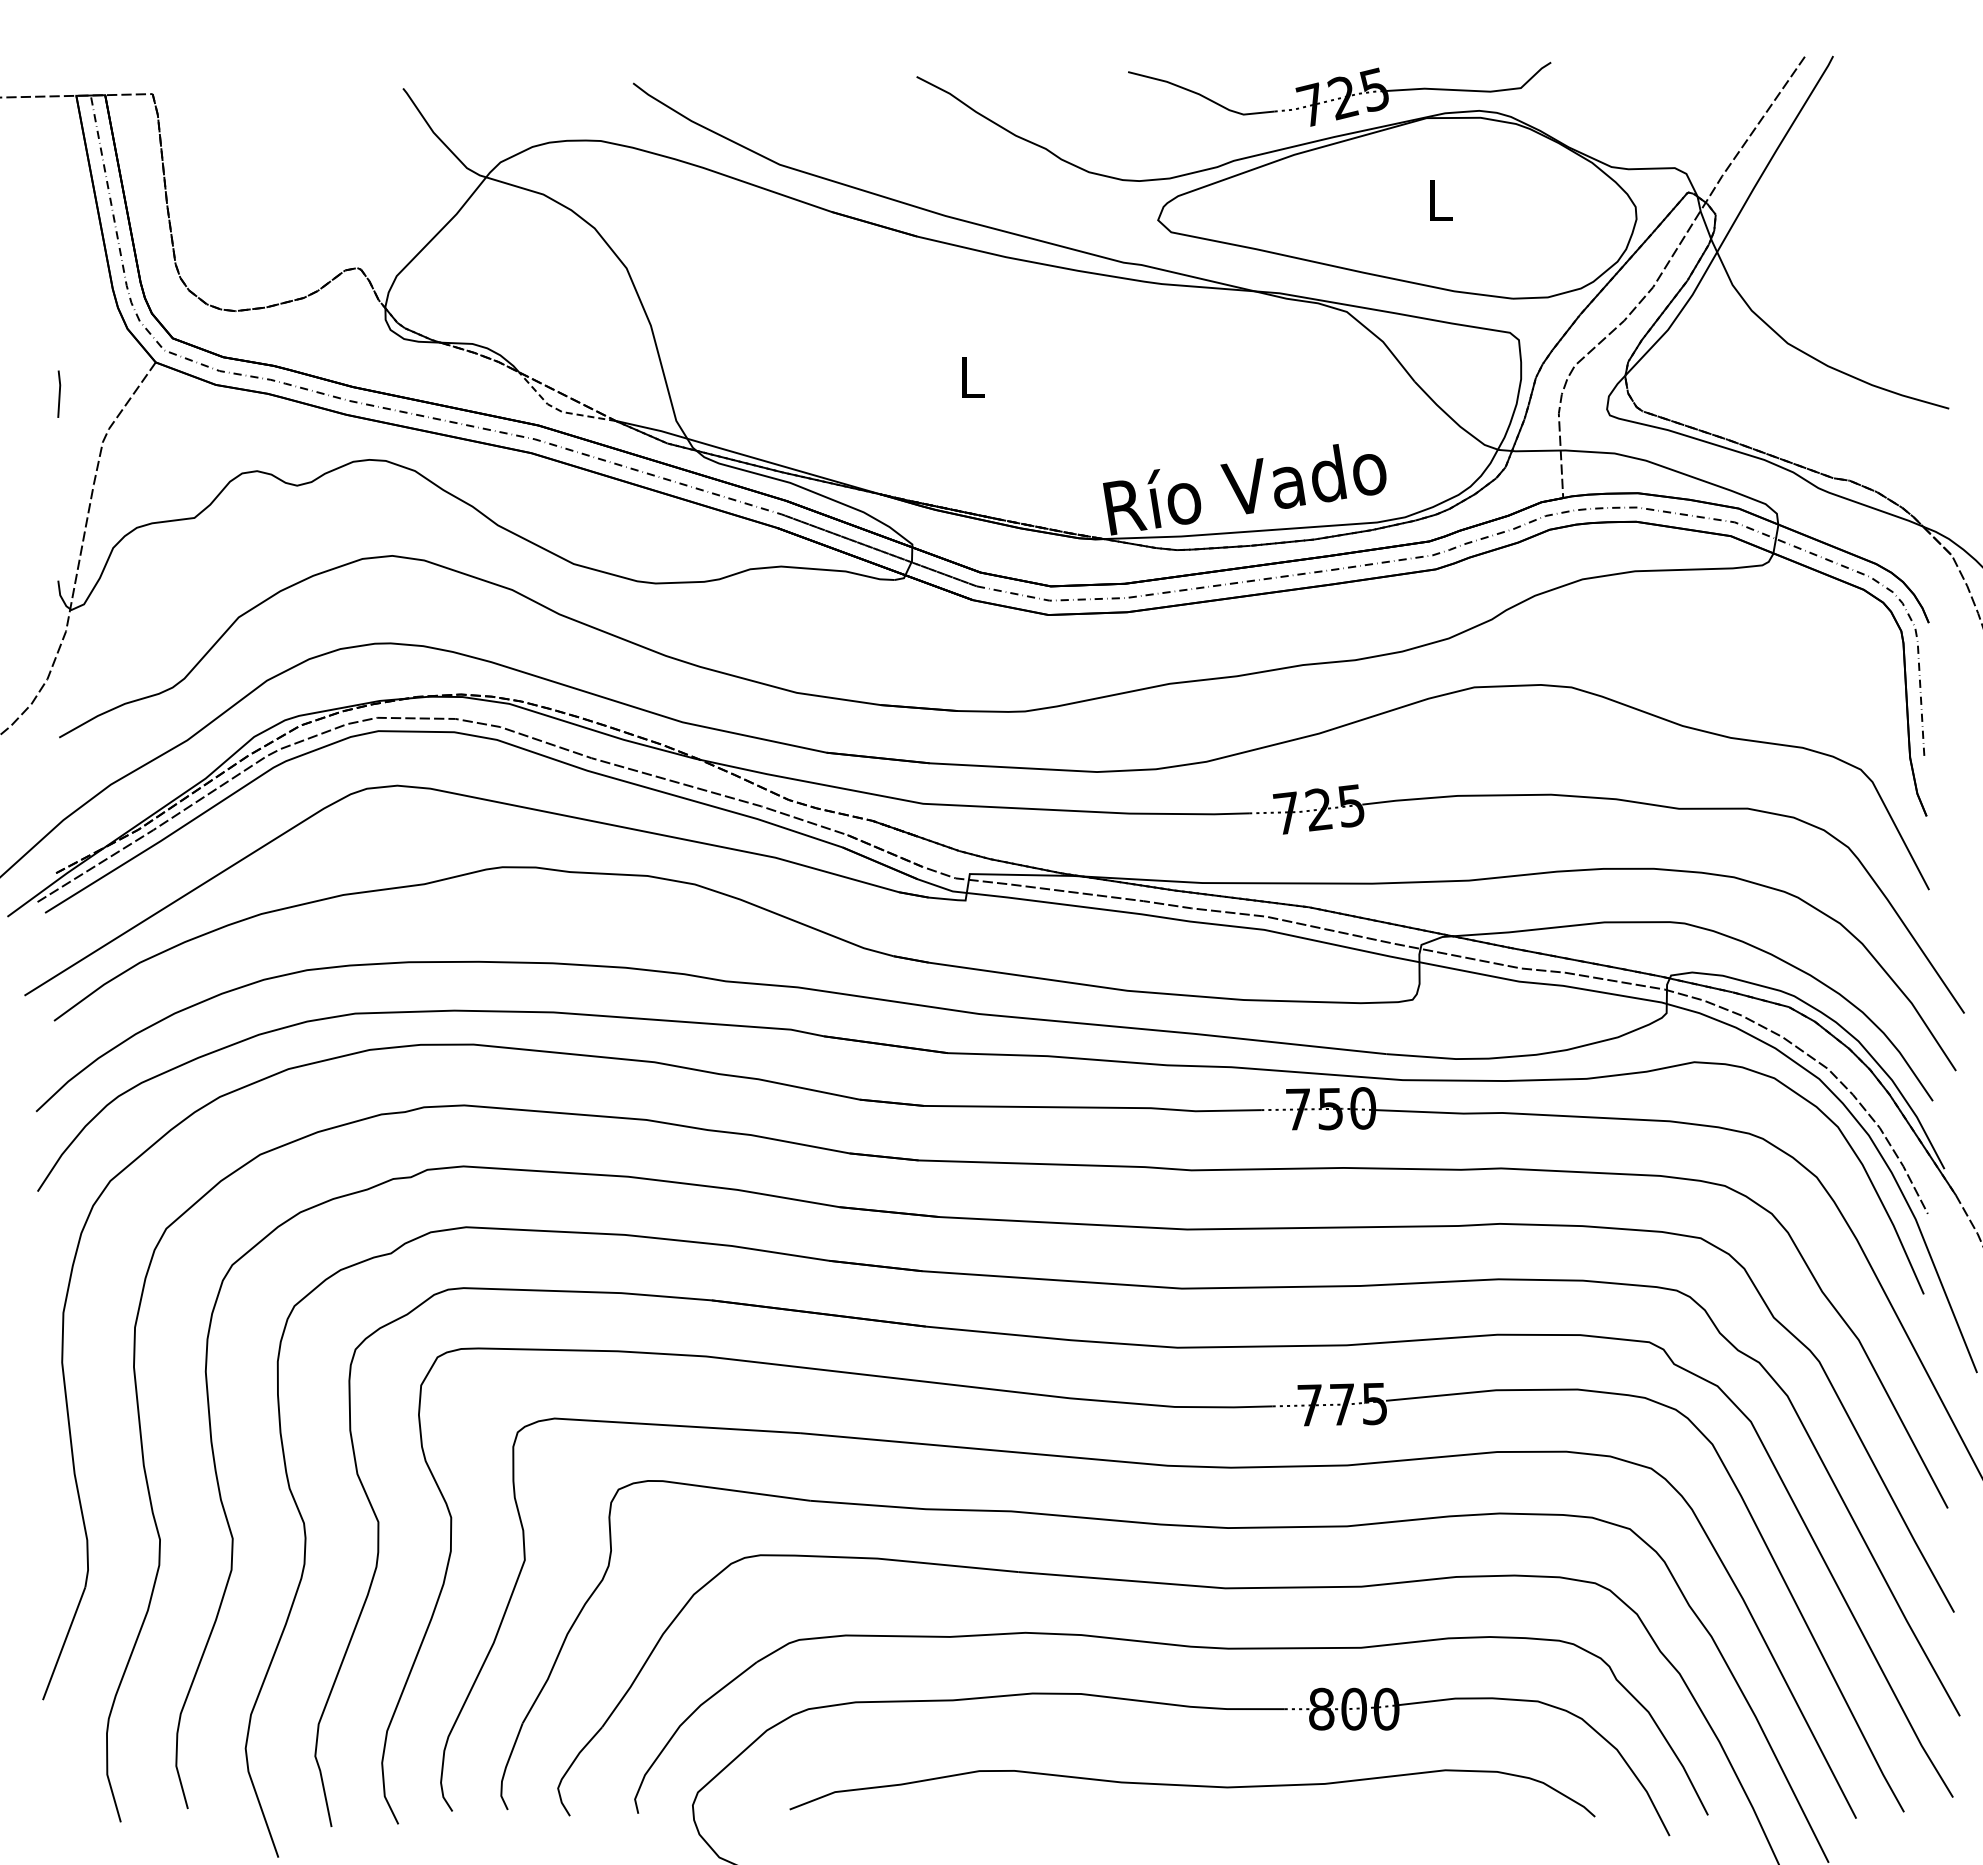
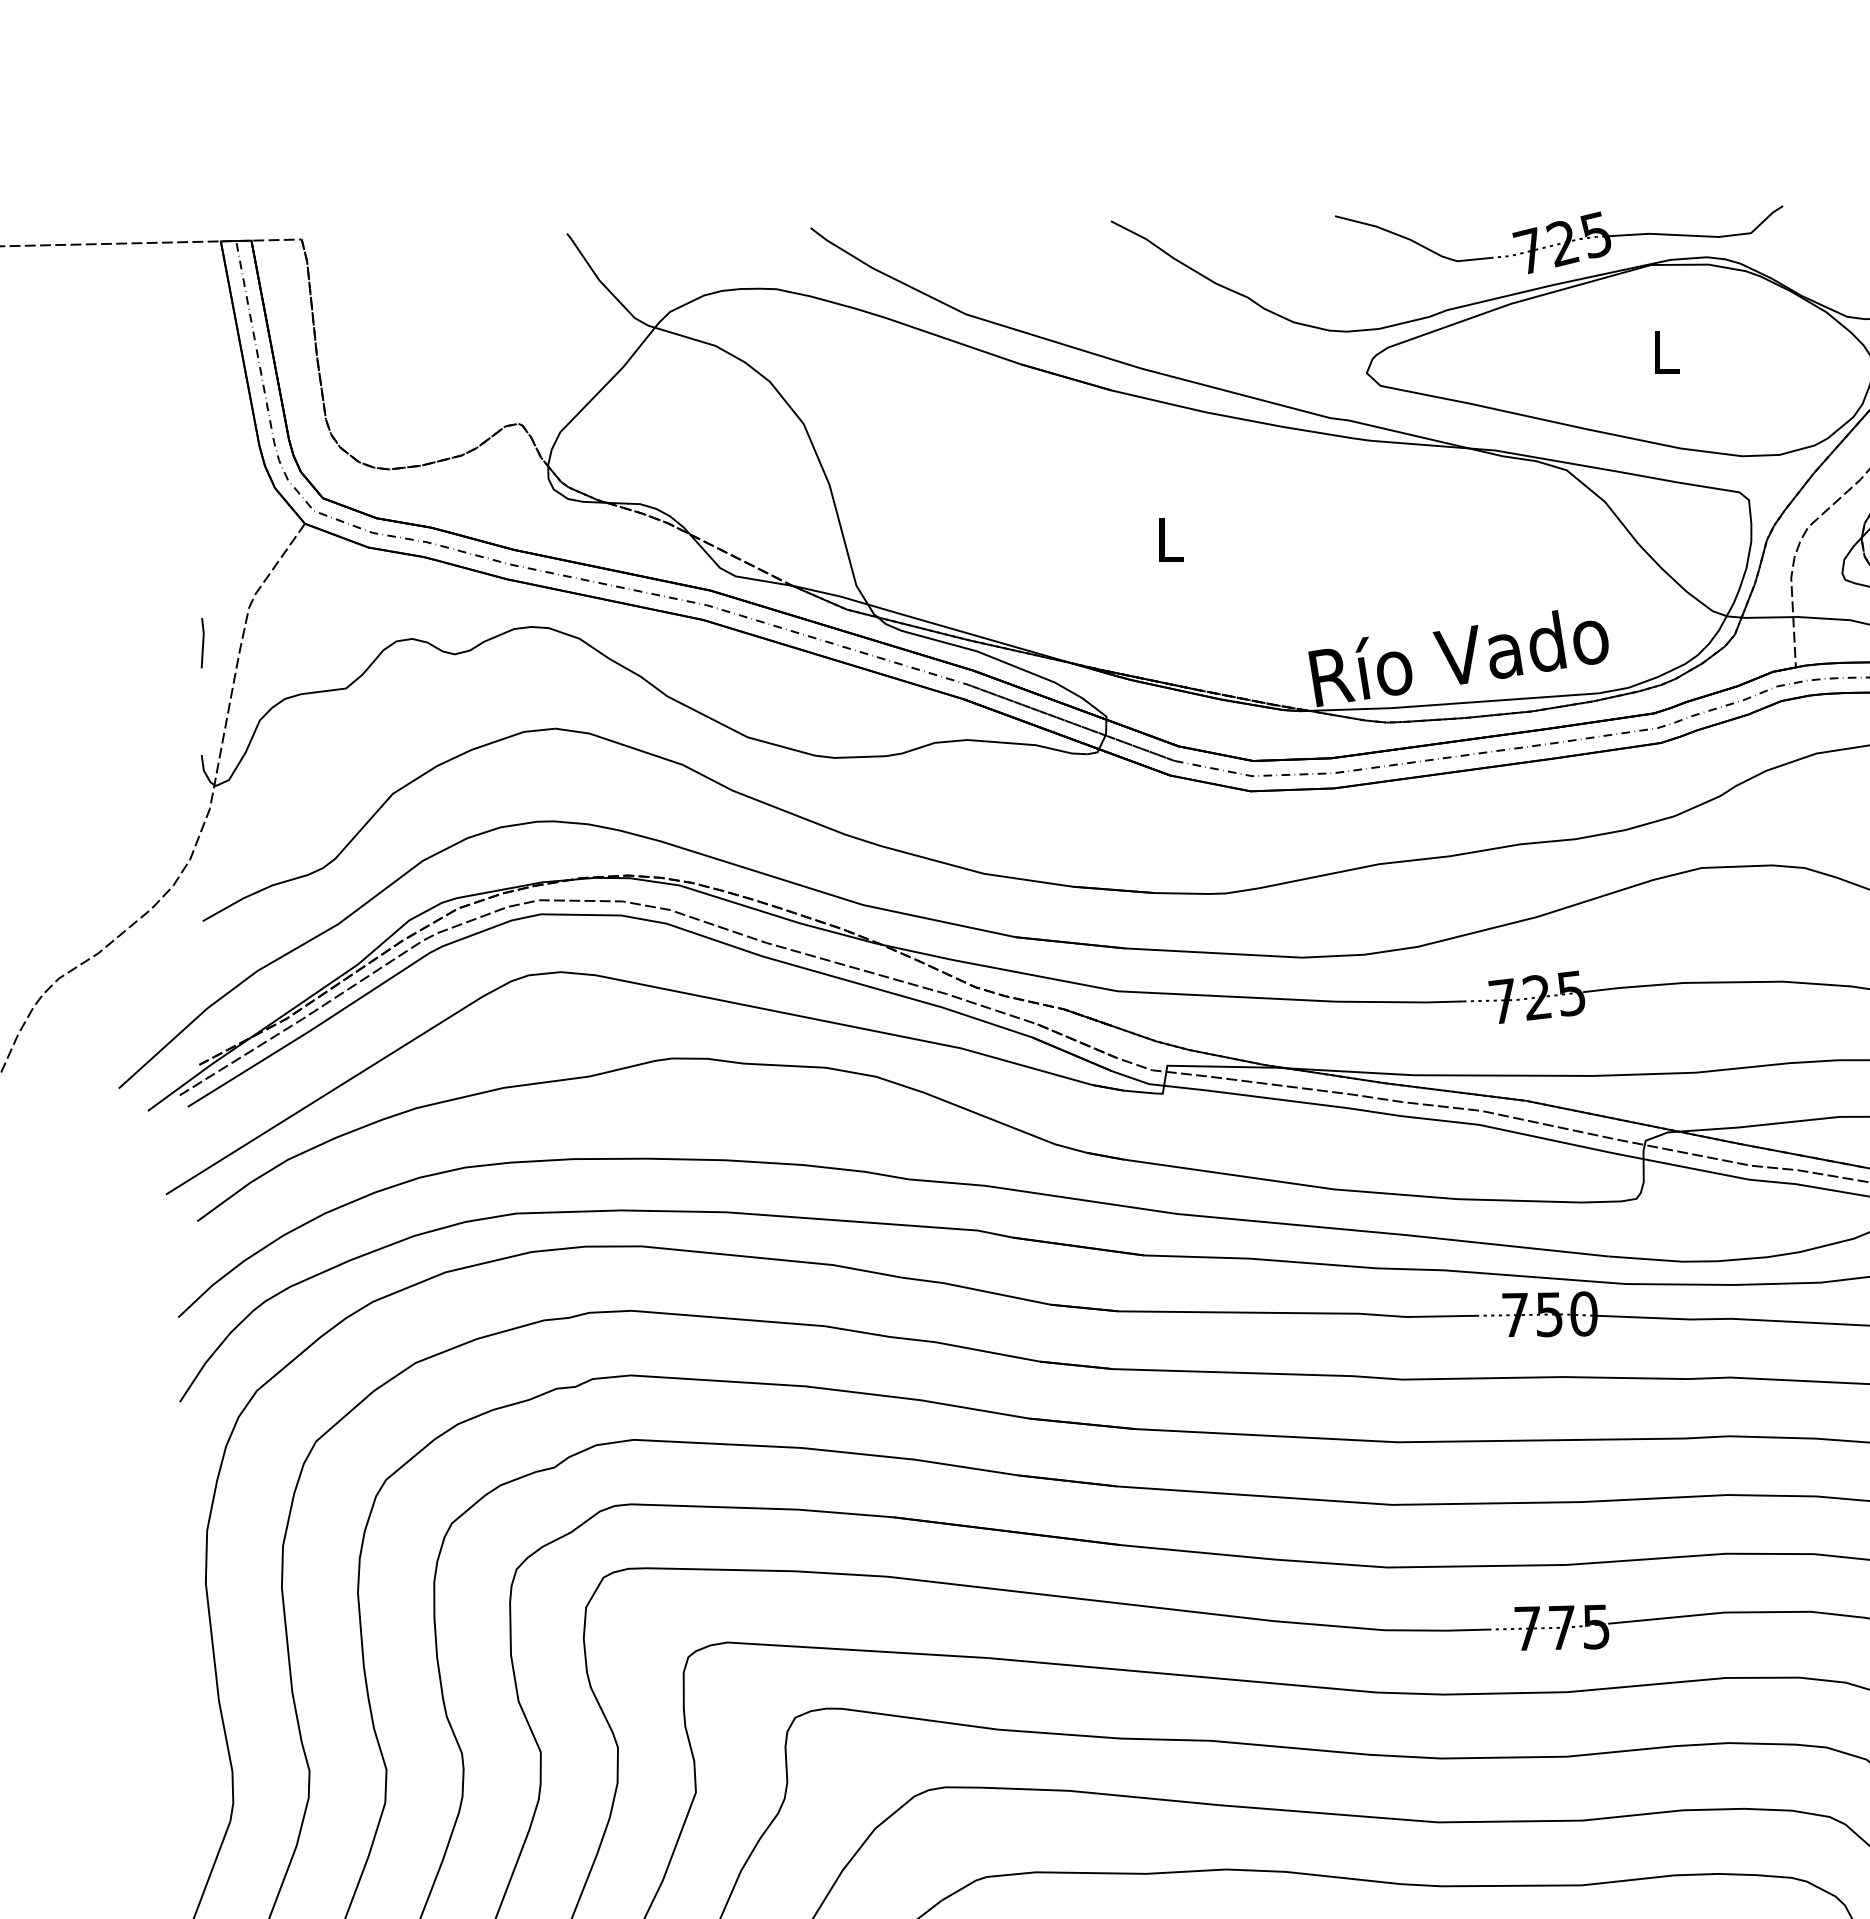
line: (59, 393) -> (203, 642), moved
line: (559, 410) -> (732, 574), dashed -> solid

